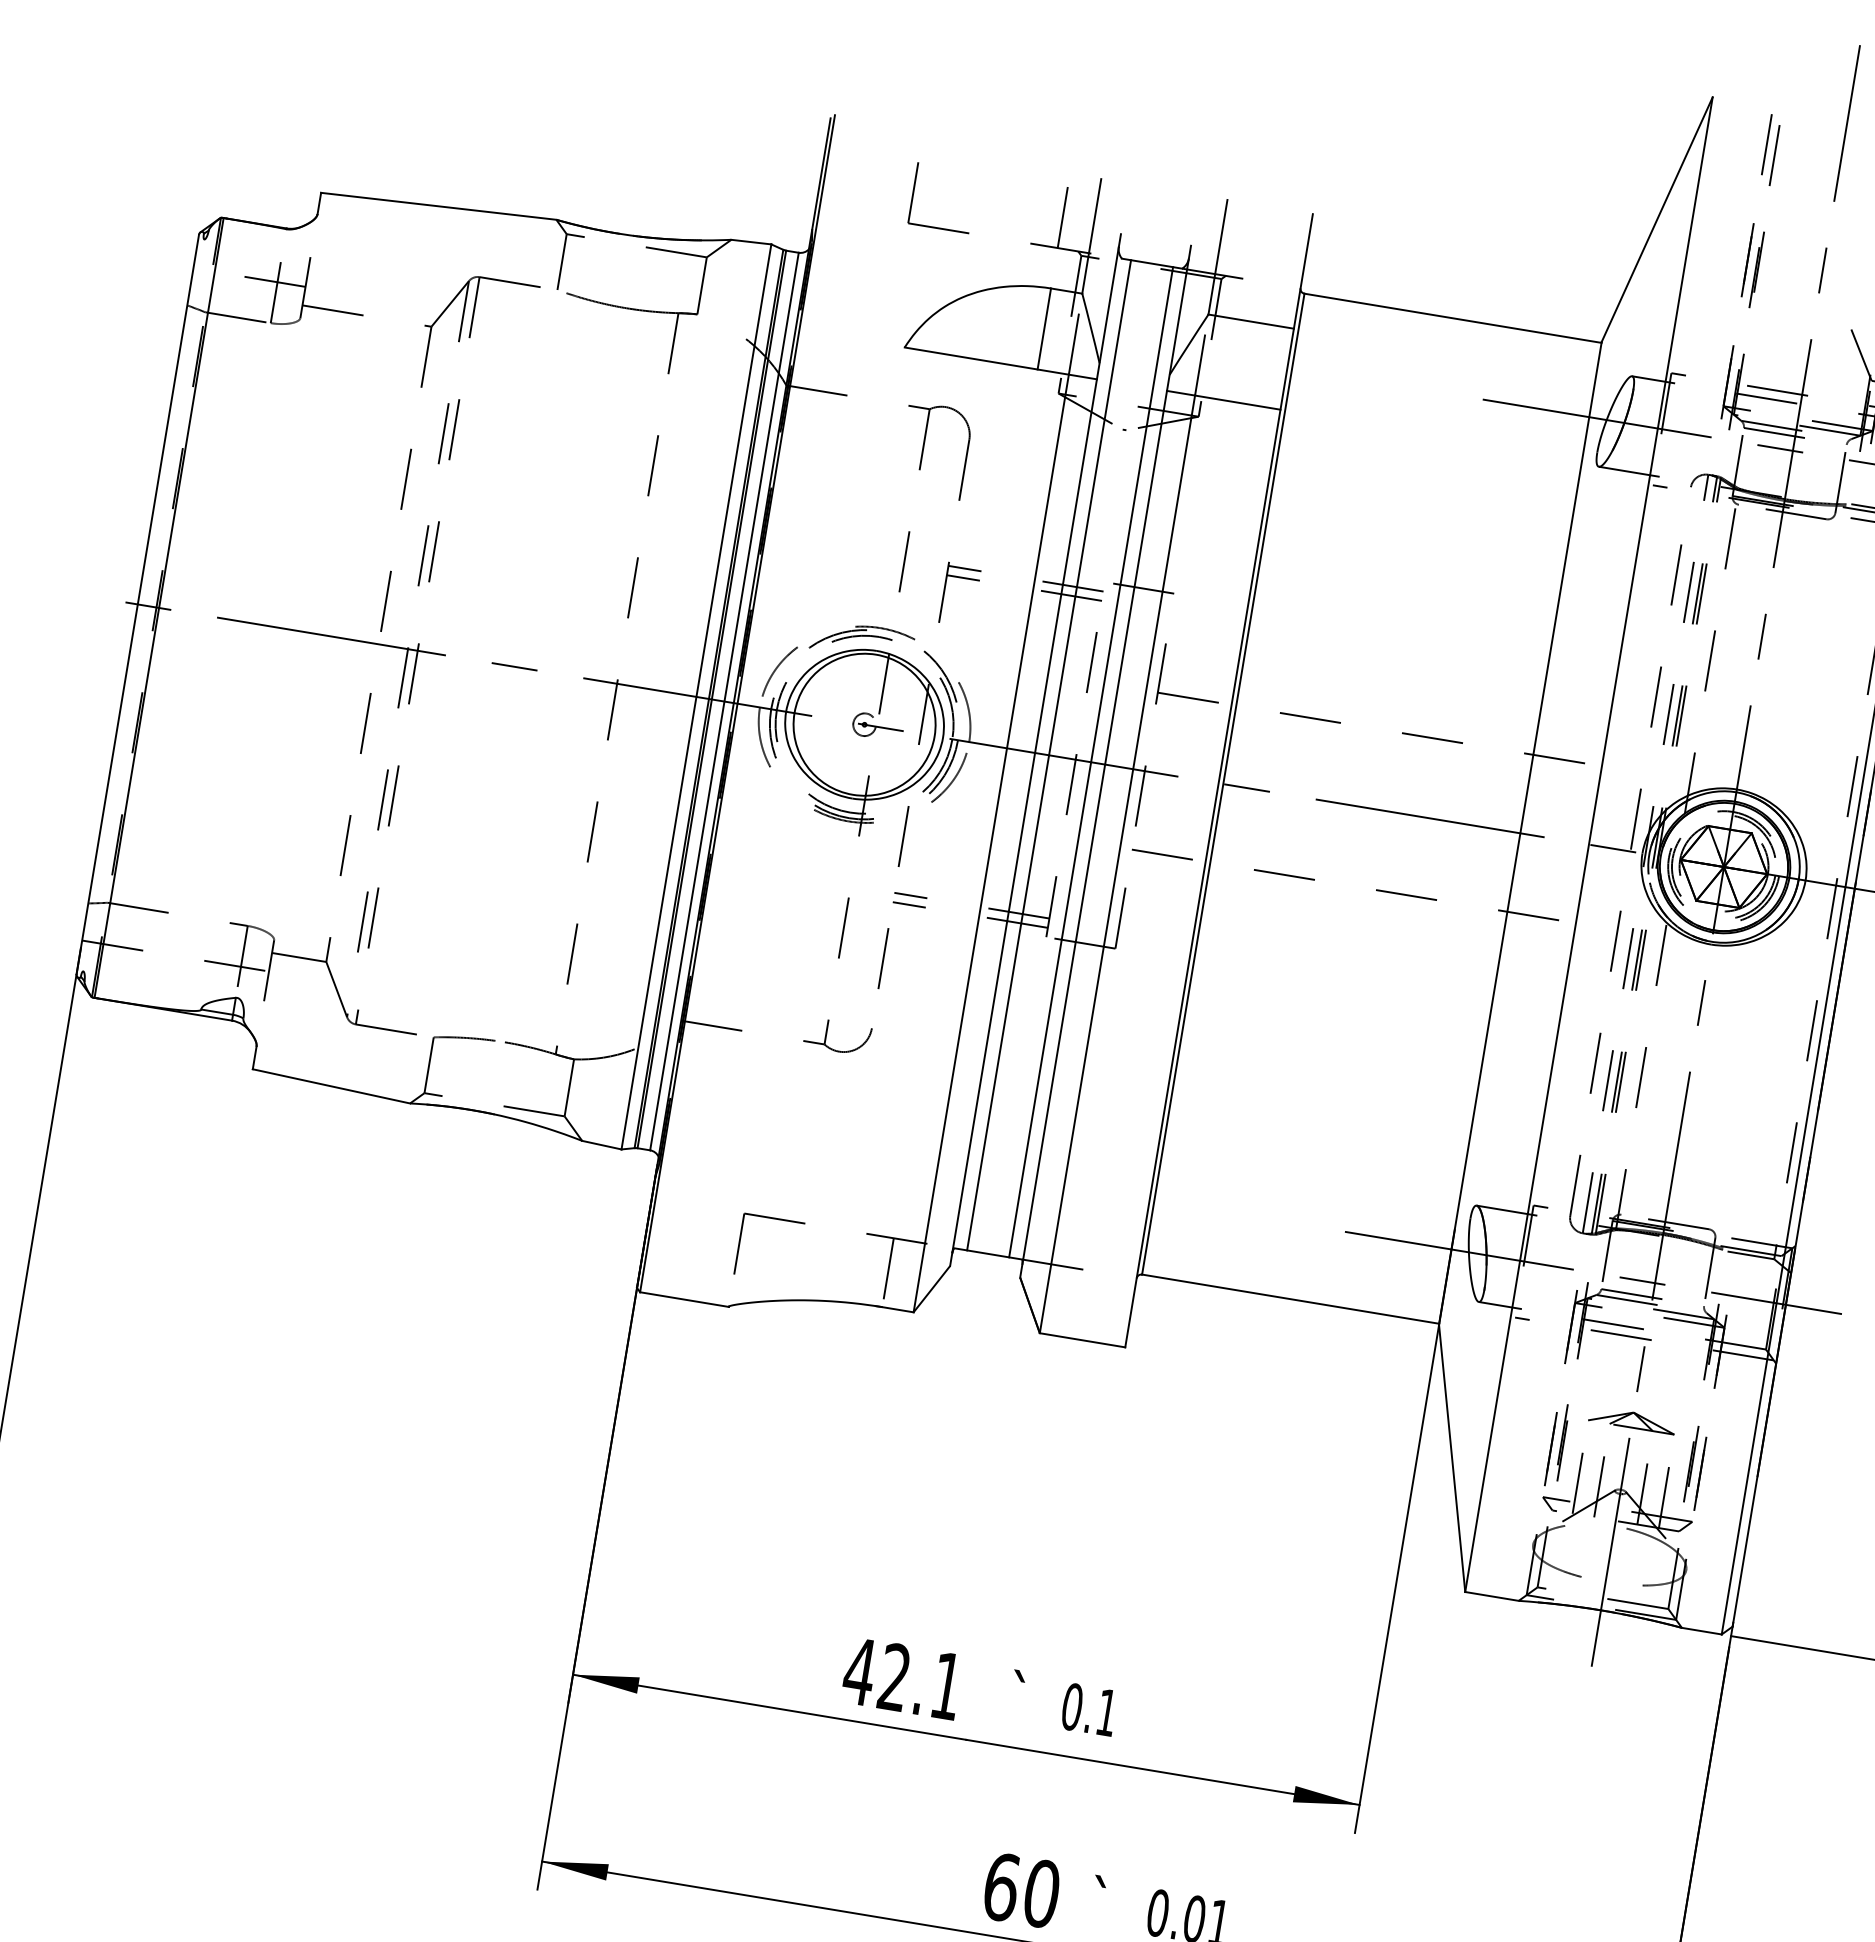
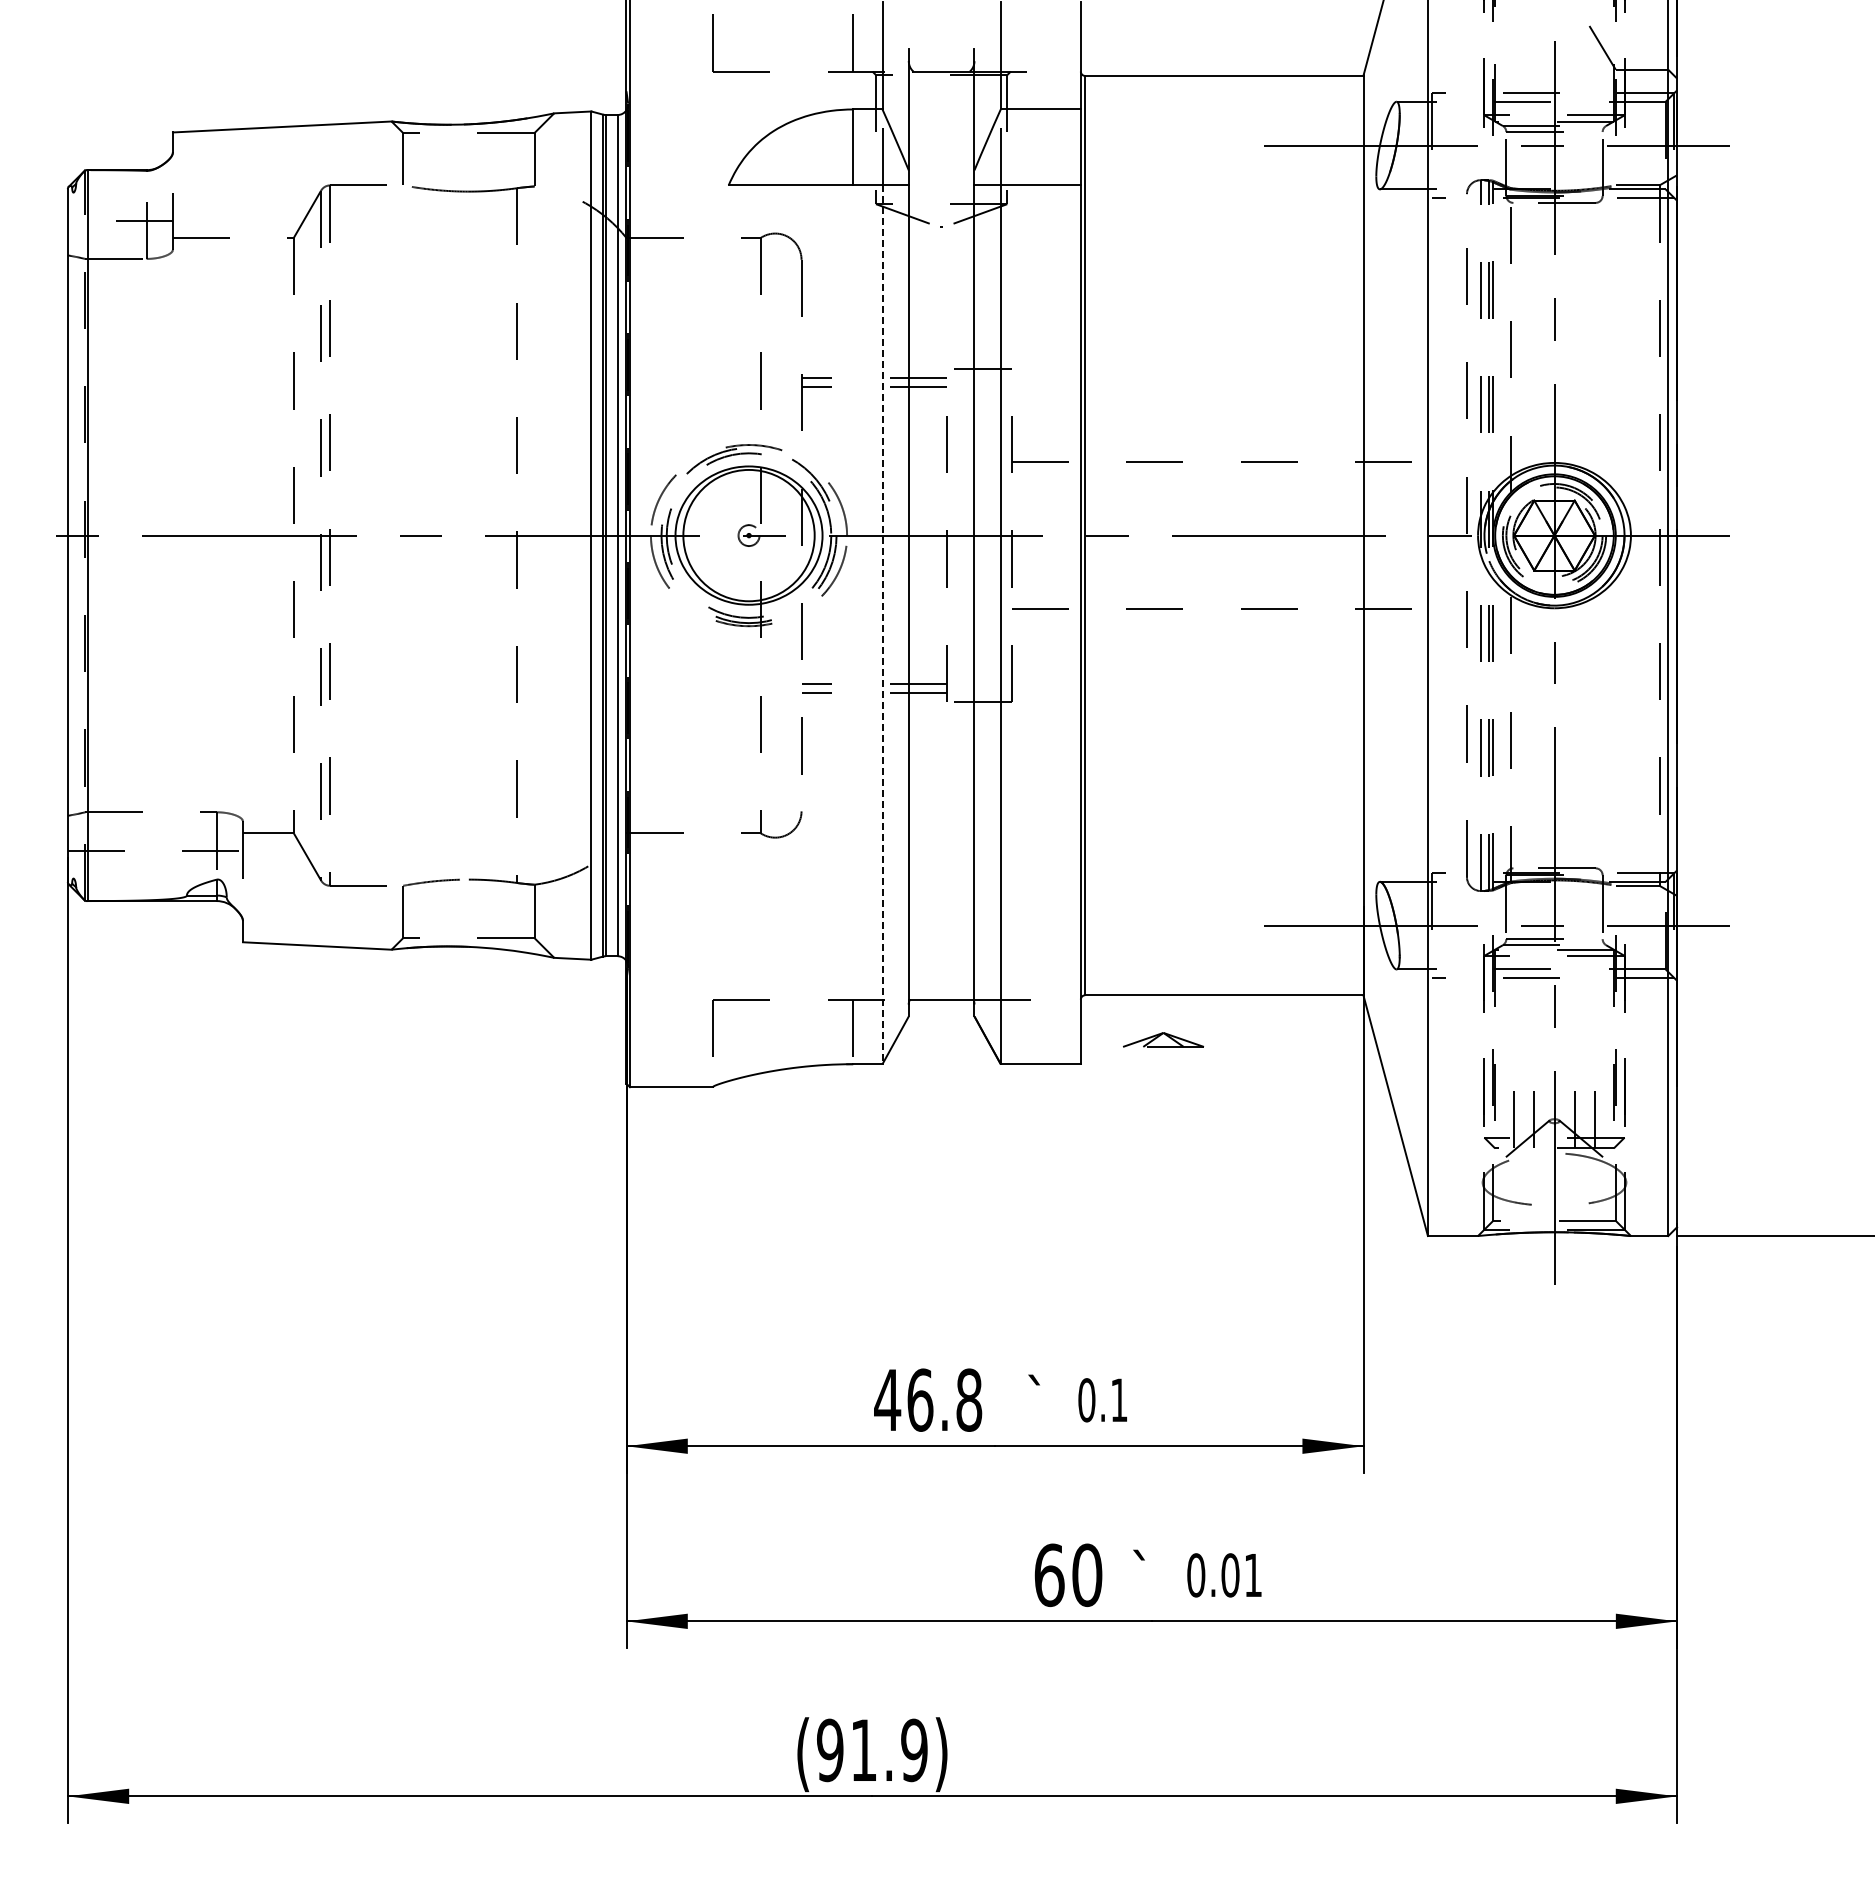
line: (1048, 755) -> (921, 535), removed
line: (1091, 762) -> (961, 535), removed
line: (991, 844) -> (882, 625), solid -> dashed
part: (1632, 1419) -> (1163, 1039), moved
text: (920, 1681) -> (944, 1399), 42.1 -> 46.8

